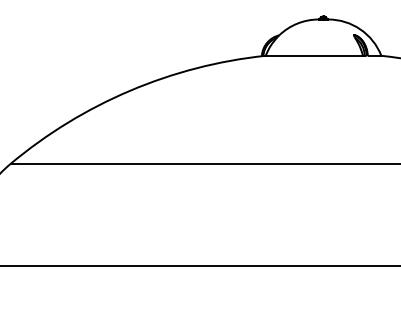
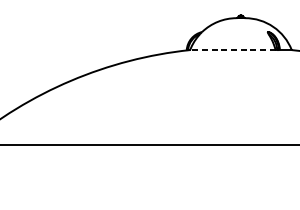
line: (314, 55) -> (233, 49), solid -> dashed

